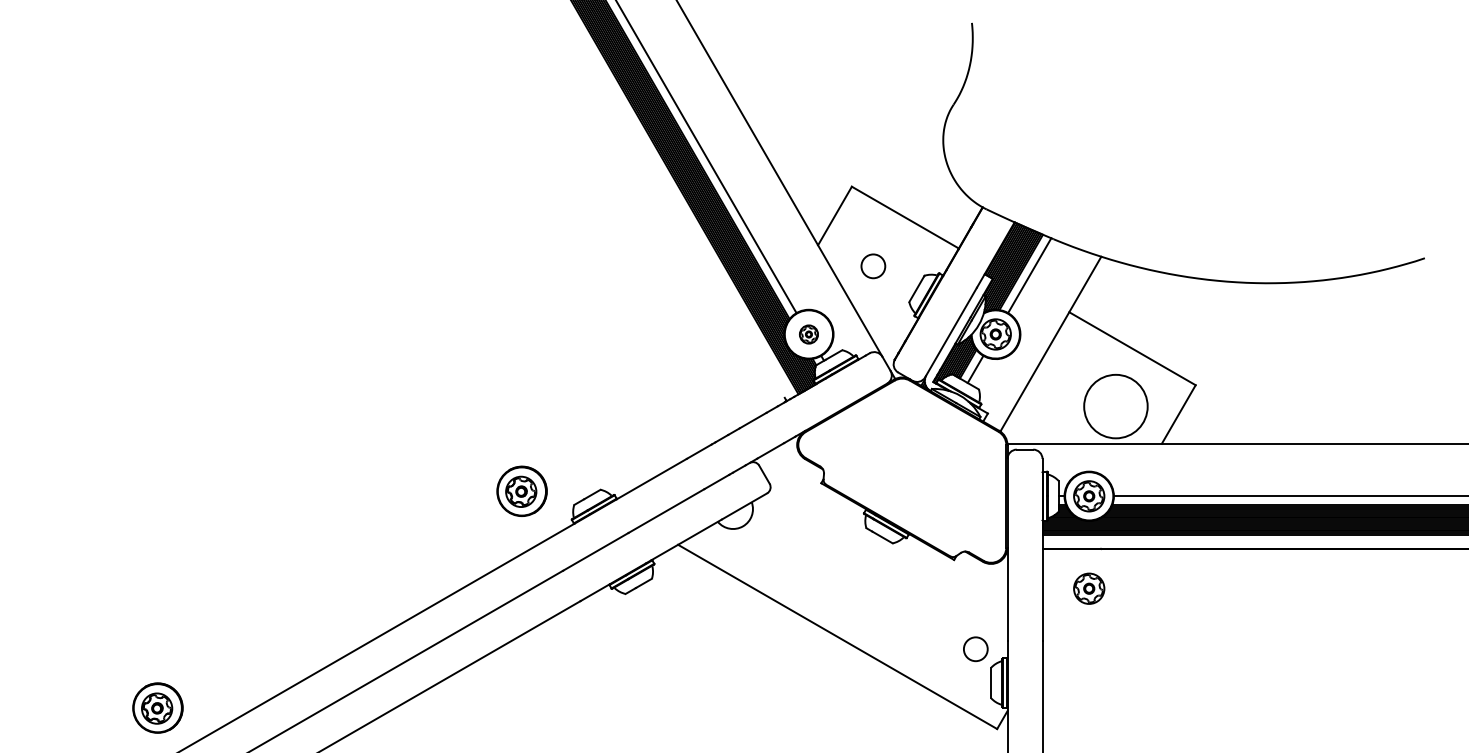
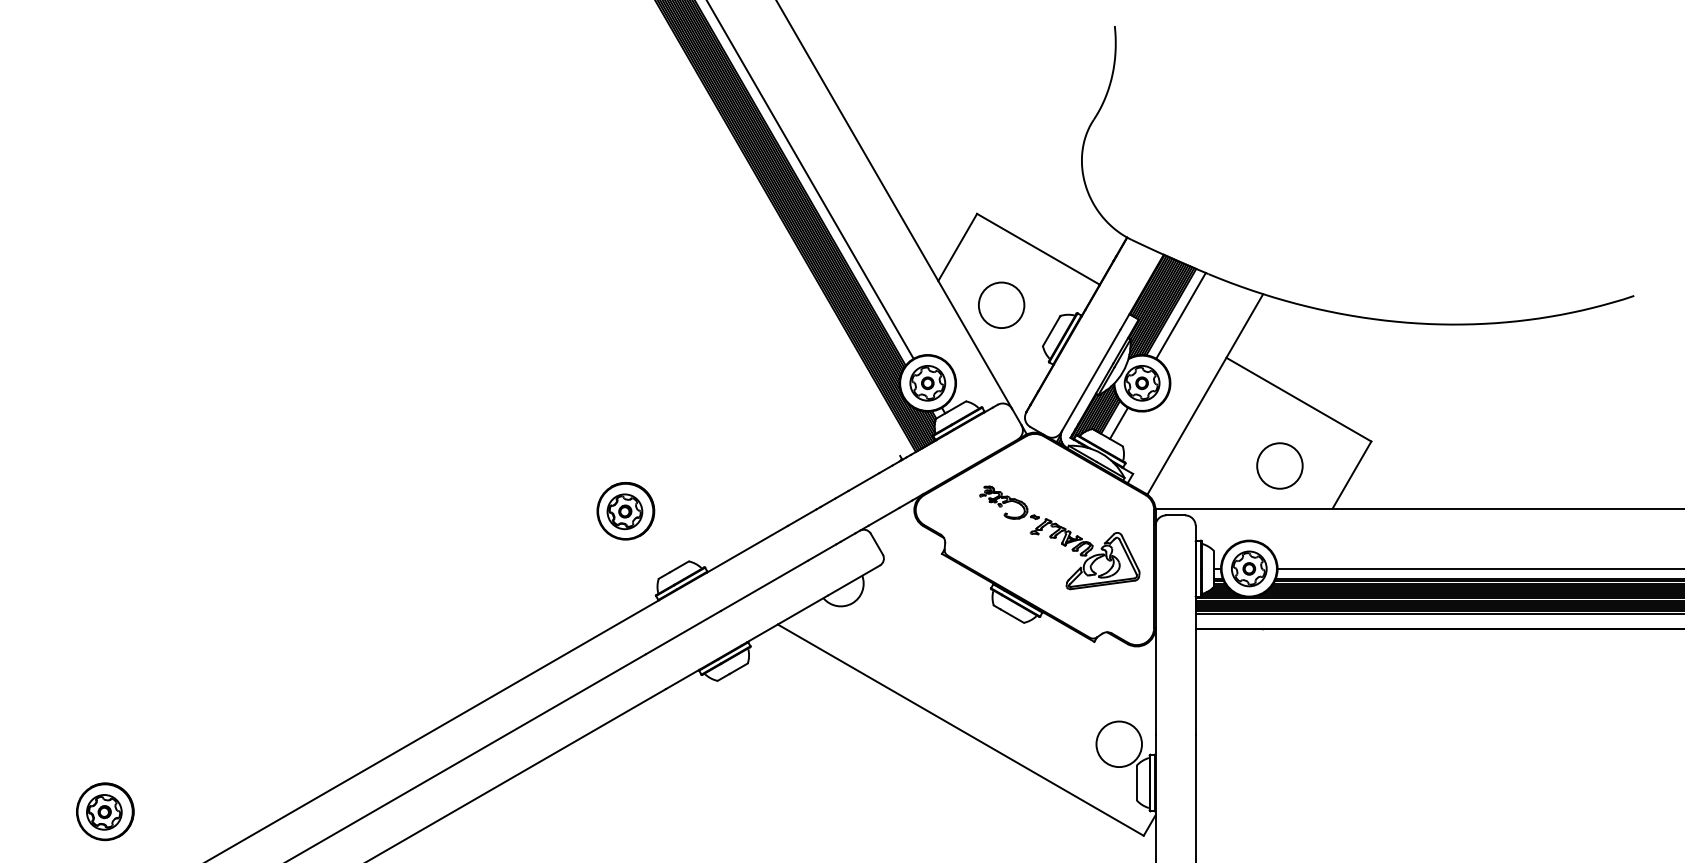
circle: (873, 265) -> (1001, 304), size x1.67
part: (808, 334) -> (927, 383), size x1.67
circle: (1115, 406) -> (1279, 465), size x0.62
part: (923, 468) -> (1059, 537), added
part: (521, 491) -> (625, 511), moved
part: (1089, 588) -> (1249, 674), removed
circle: (976, 649) -> (1119, 744), size x1.67
part: (158, 707) -> (105, 811), moved

